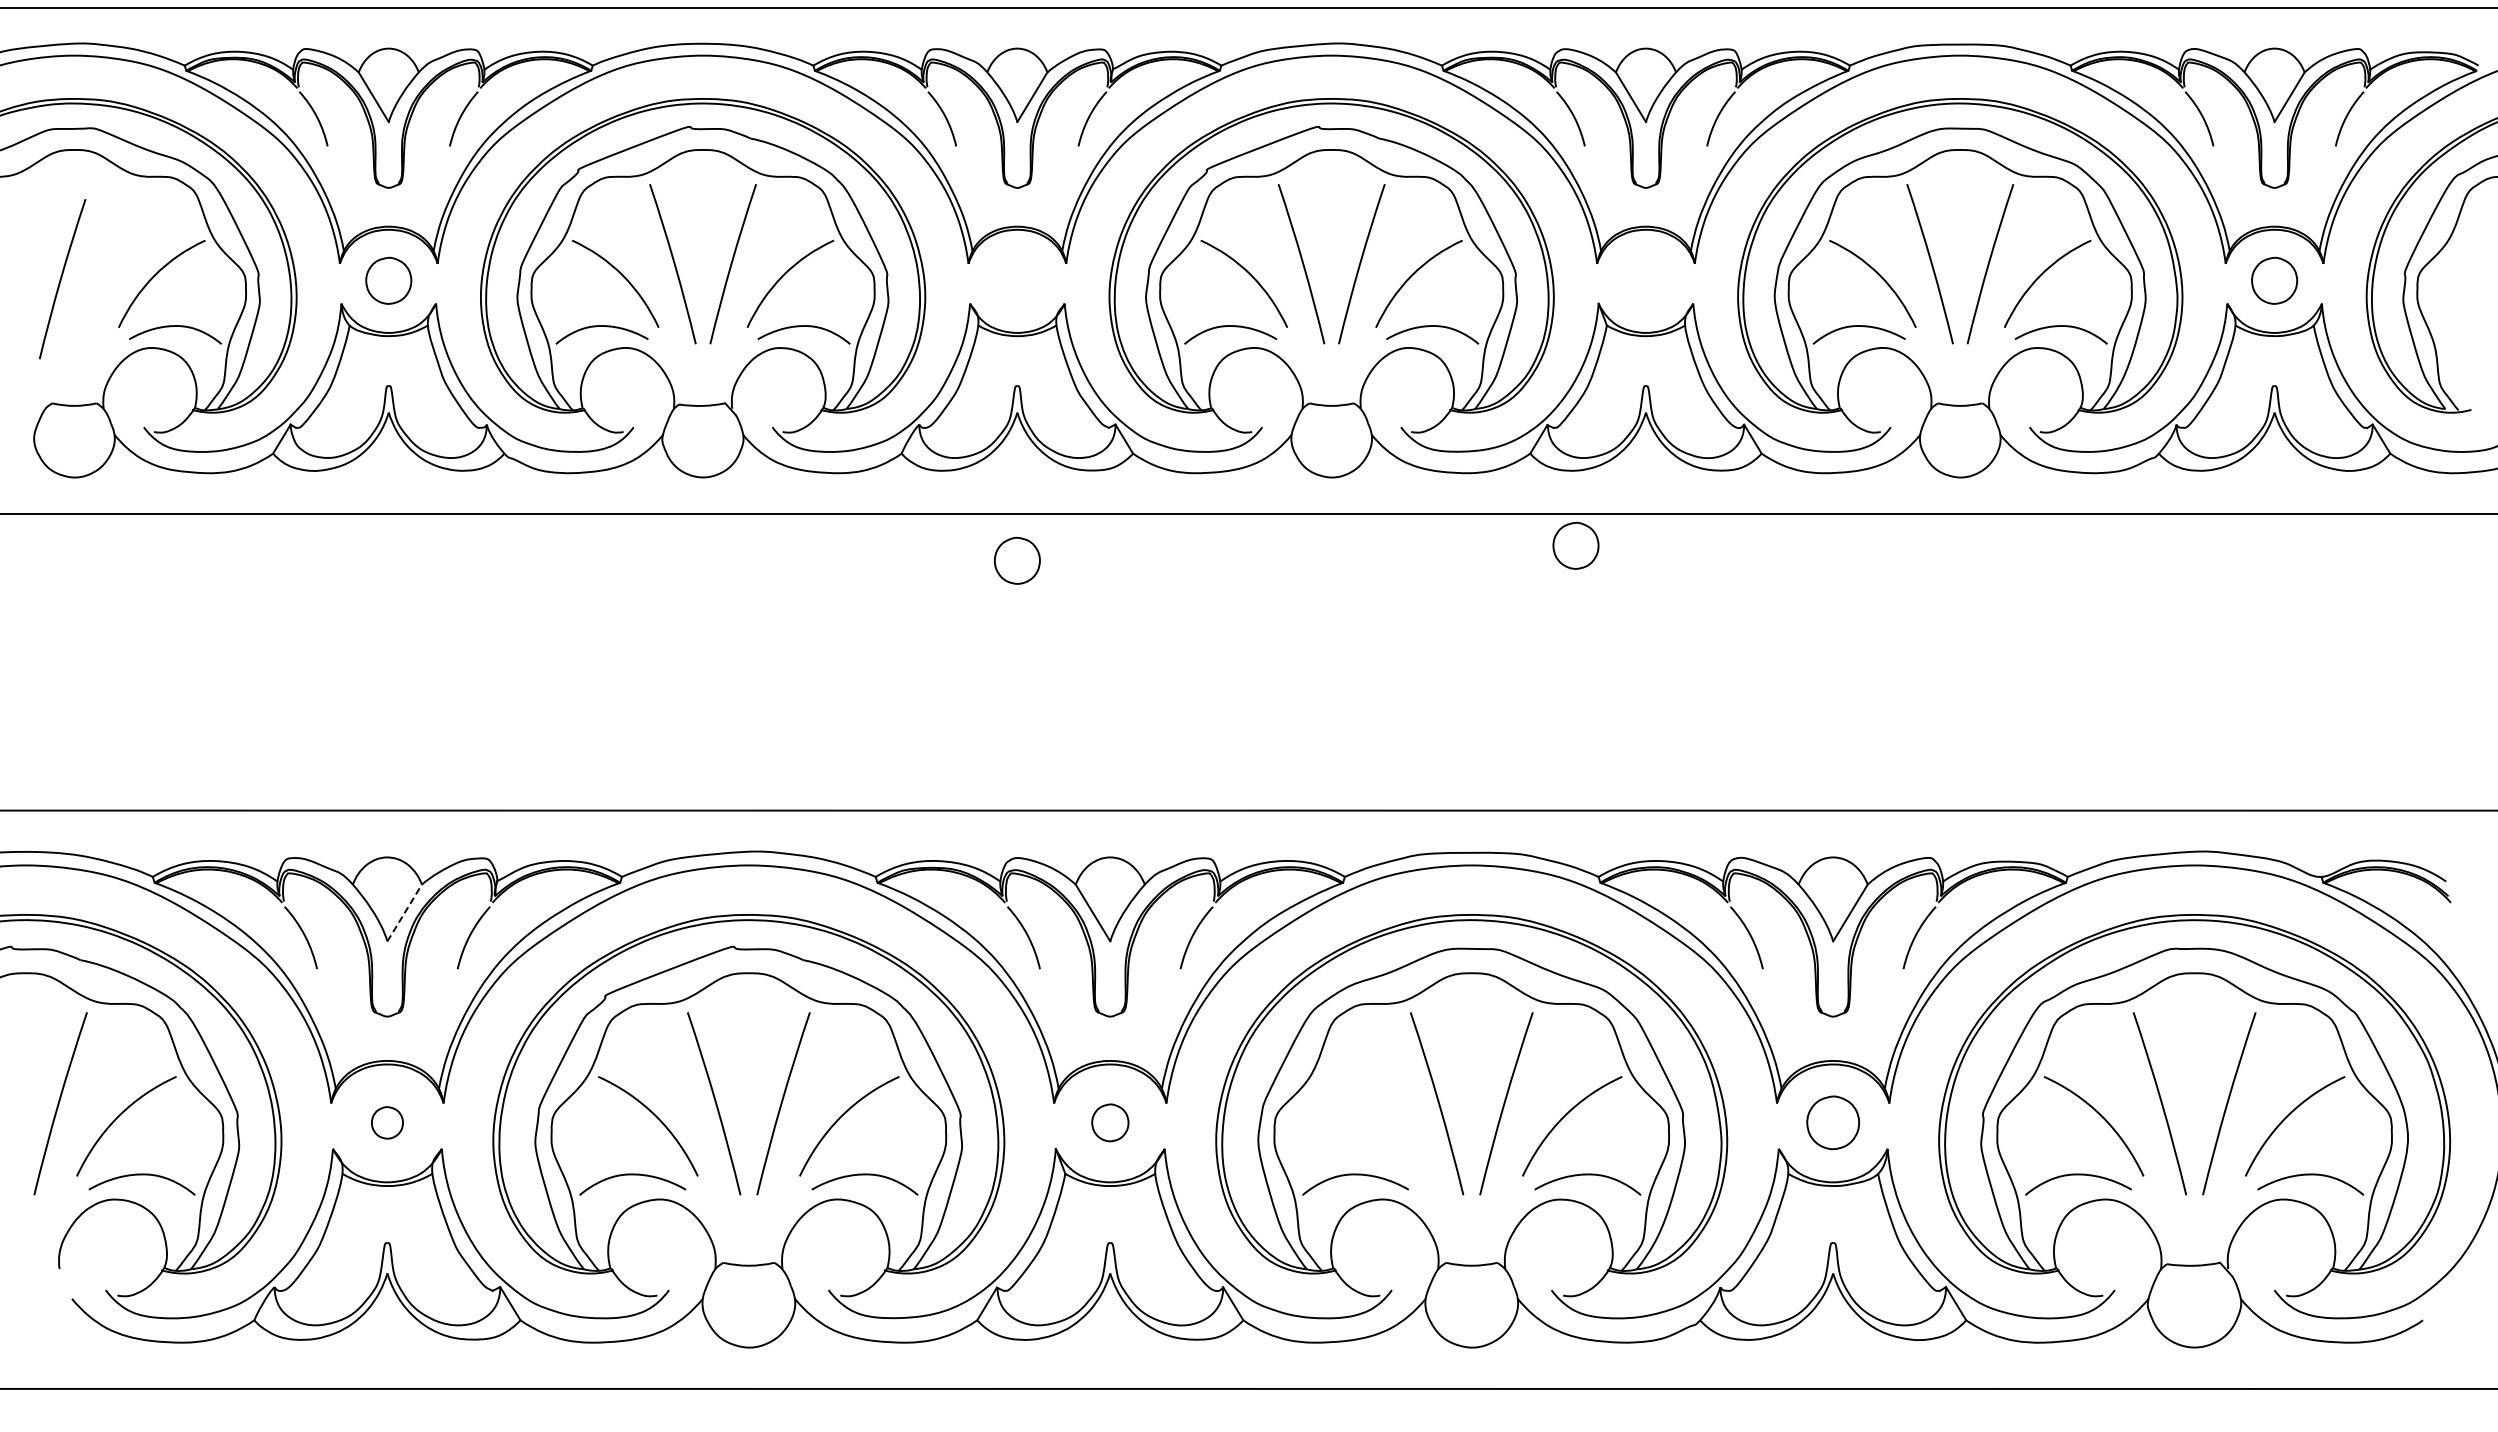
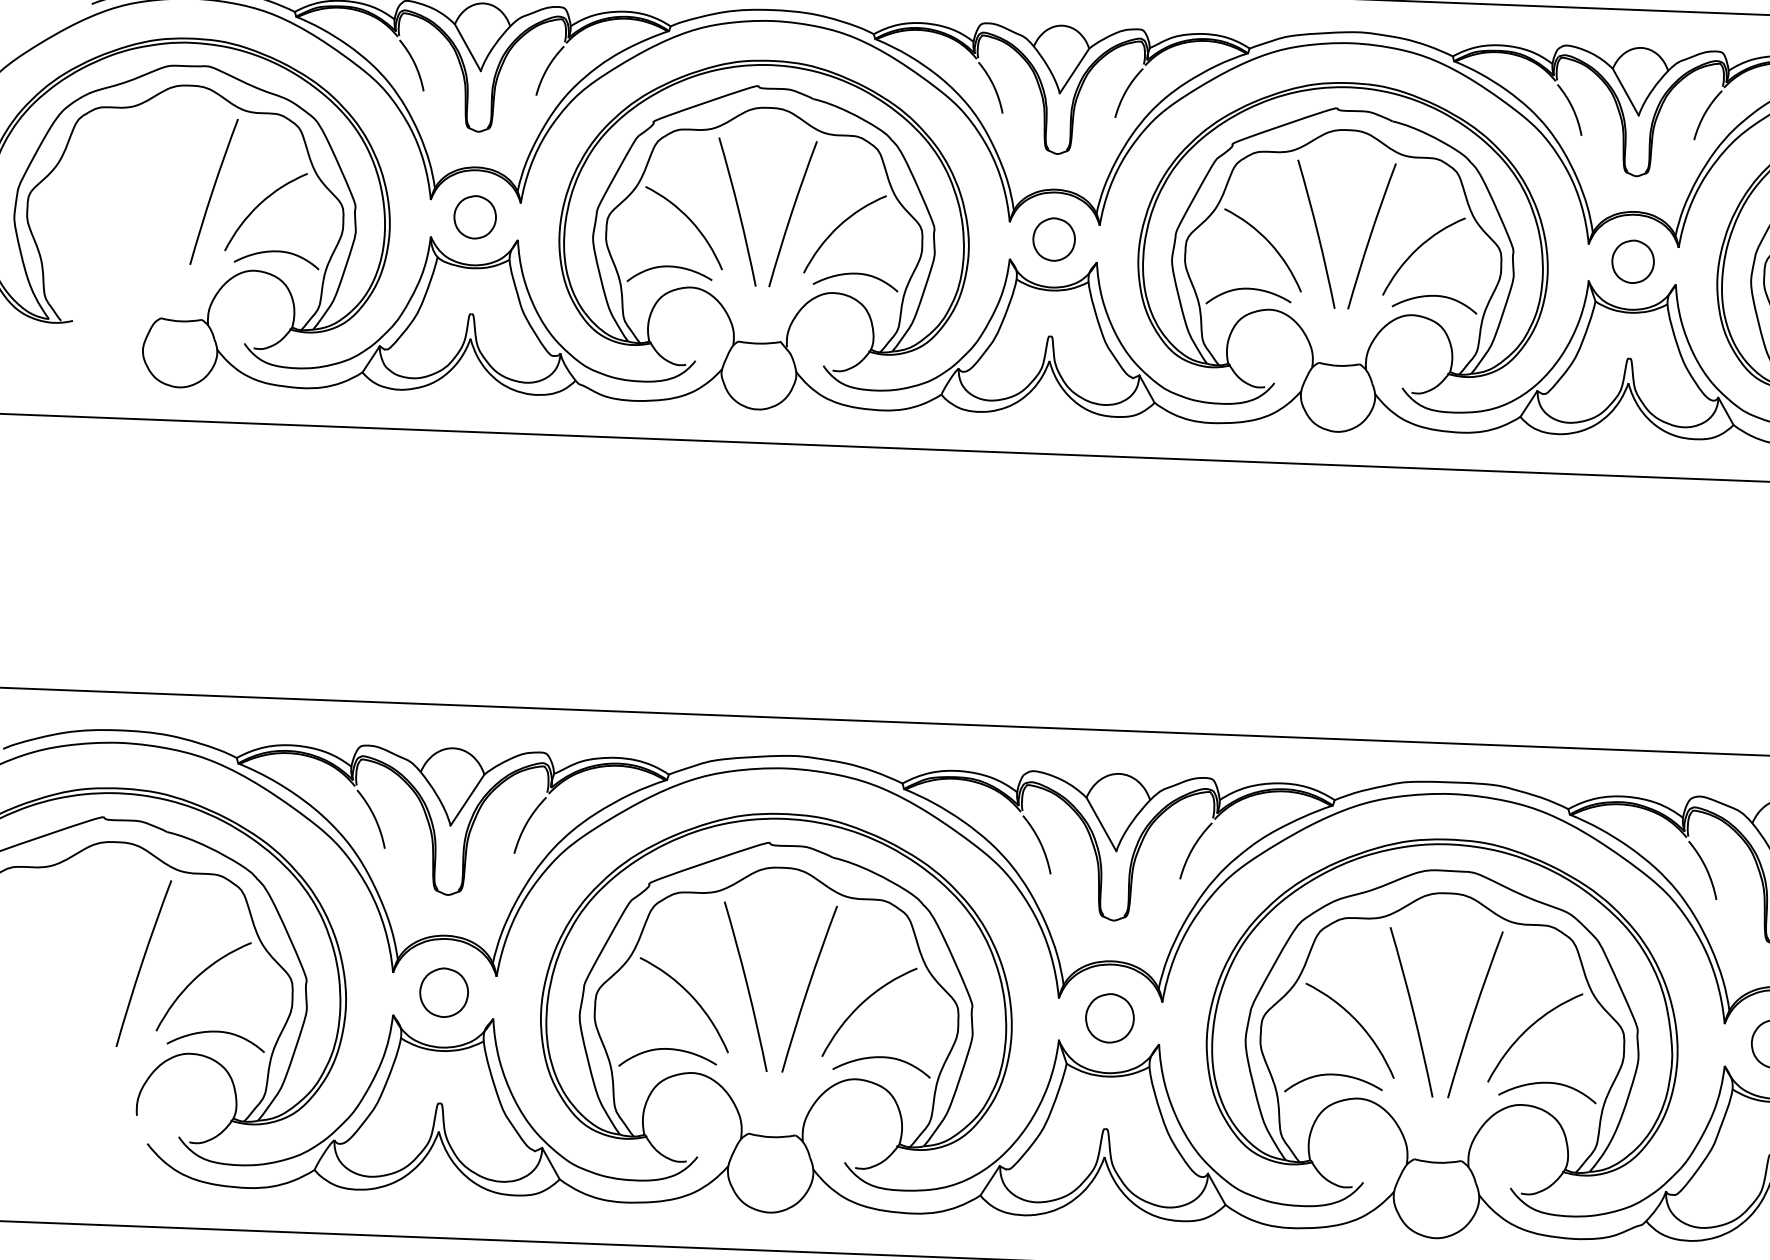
curve: (61, 279) -> (213, 192), moved
part: (1575, 545) -> (1632, 261), moved
part: (1016, 560) -> (1053, 239), moved
line: (404, 912) -> (467, 799), dashed -> solid
curve: (1379, 1118) -> (1358, 1023), added
part: (387, 1122) -> (444, 992), size x1.67
part: (1110, 1122) -> (1110, 1018), size x1.43

